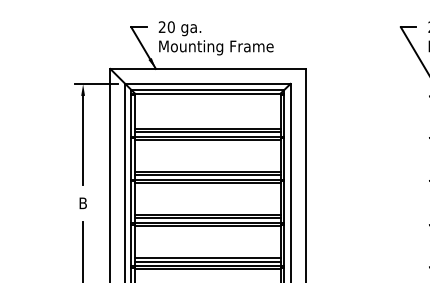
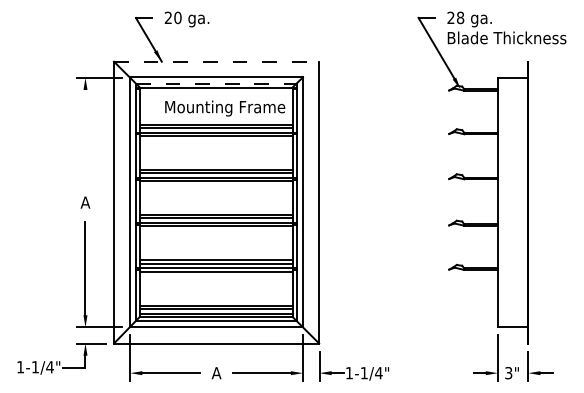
text: (216, 47) -> (225, 108), moved
line: (208, 68) -> (216, 61), solid -> dashed
line: (208, 89) -> (216, 83), solid -> dashed
line: (83, 139) -> (85, 135), removed
text: (83, 203) -> (85, 202), B -> A

